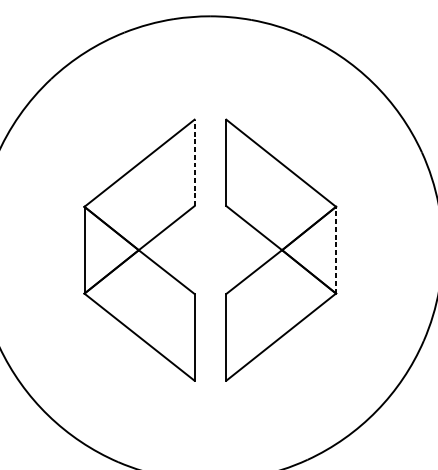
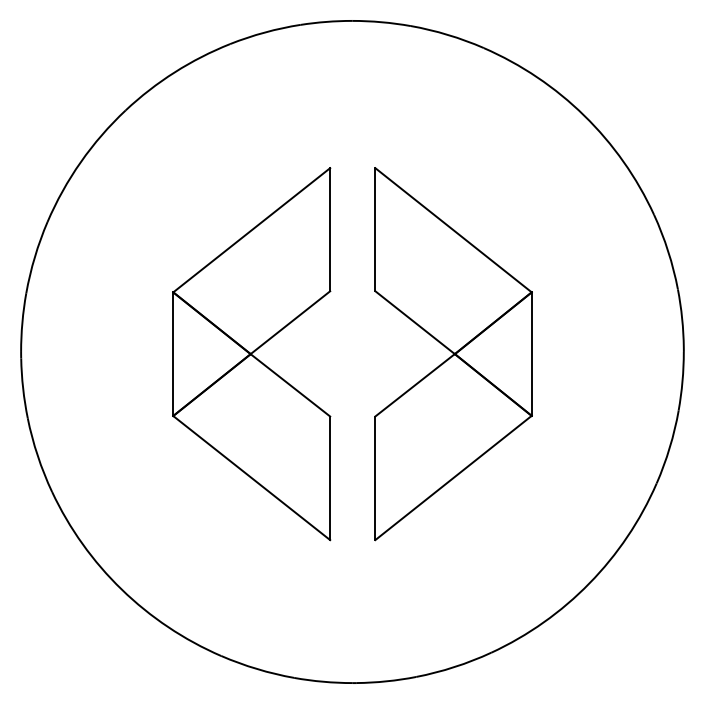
line: (194, 162) -> (330, 229), dashed -> solid
line: (335, 250) -> (531, 354), dashed -> solid

